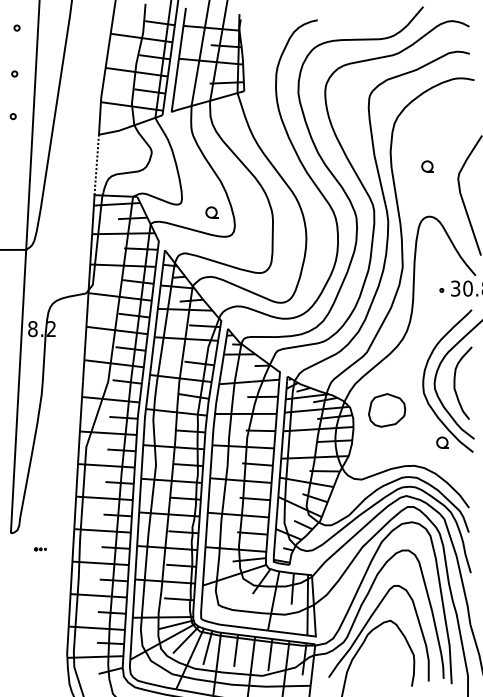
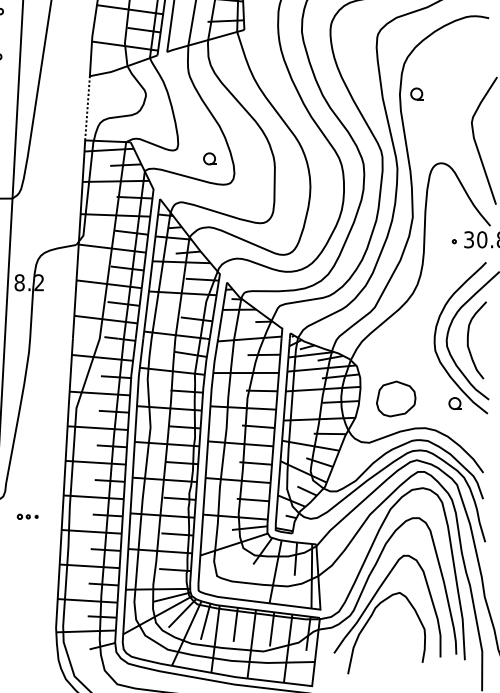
part: (427, 166) -> (416, 94), moved
part: (387, 410) -> (396, 399), moved
part: (40, 549) -> (27, 517), size x1.67

